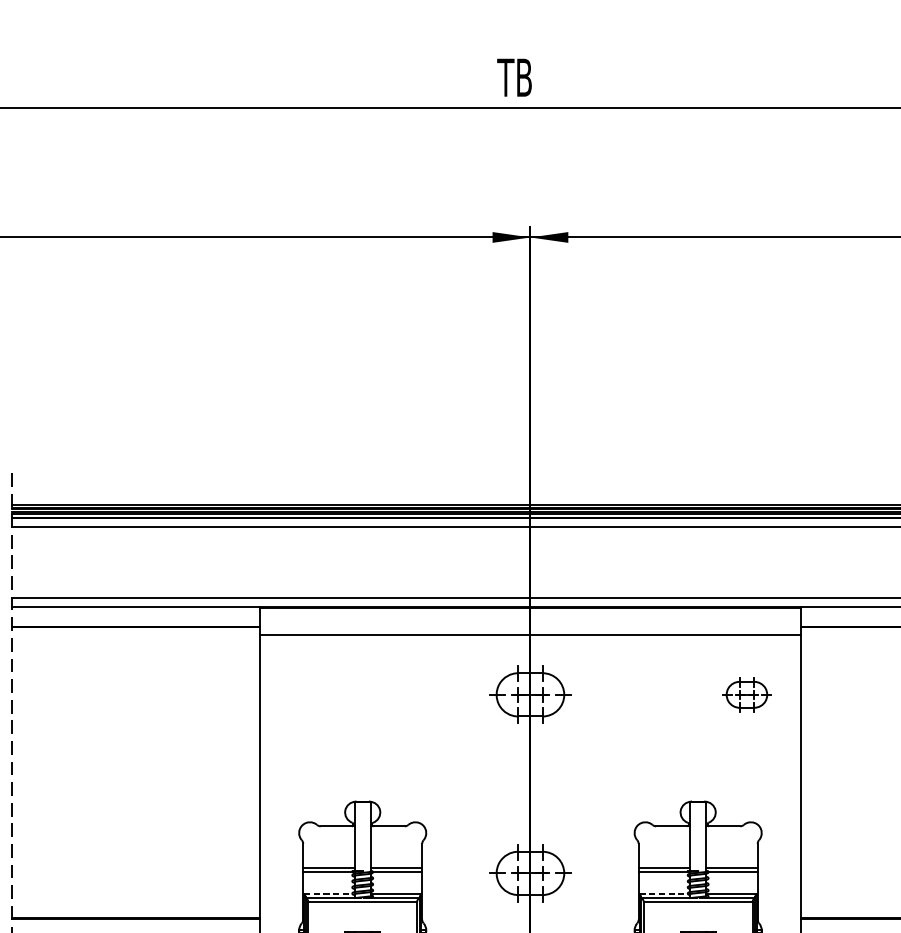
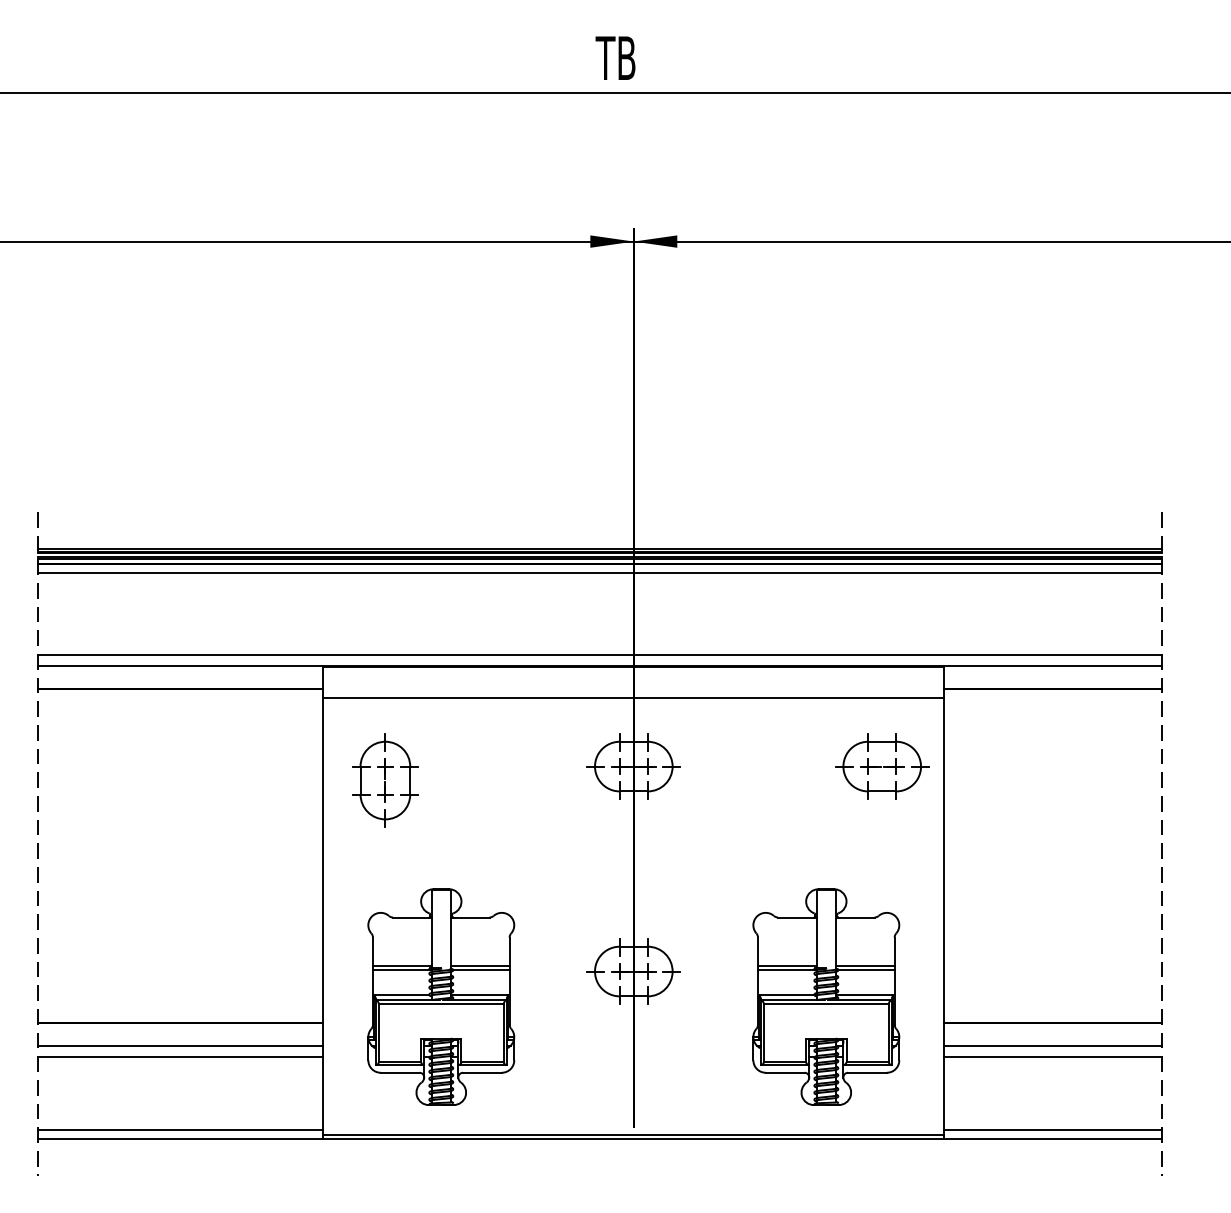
part: (747, 694) -> (882, 766), size x1.67
part: (314, 706) -> (385, 780), added
line: (328, 894) -> (401, 995), dashed -> solid
line: (663, 894) -> (786, 995), dashed -> solid

